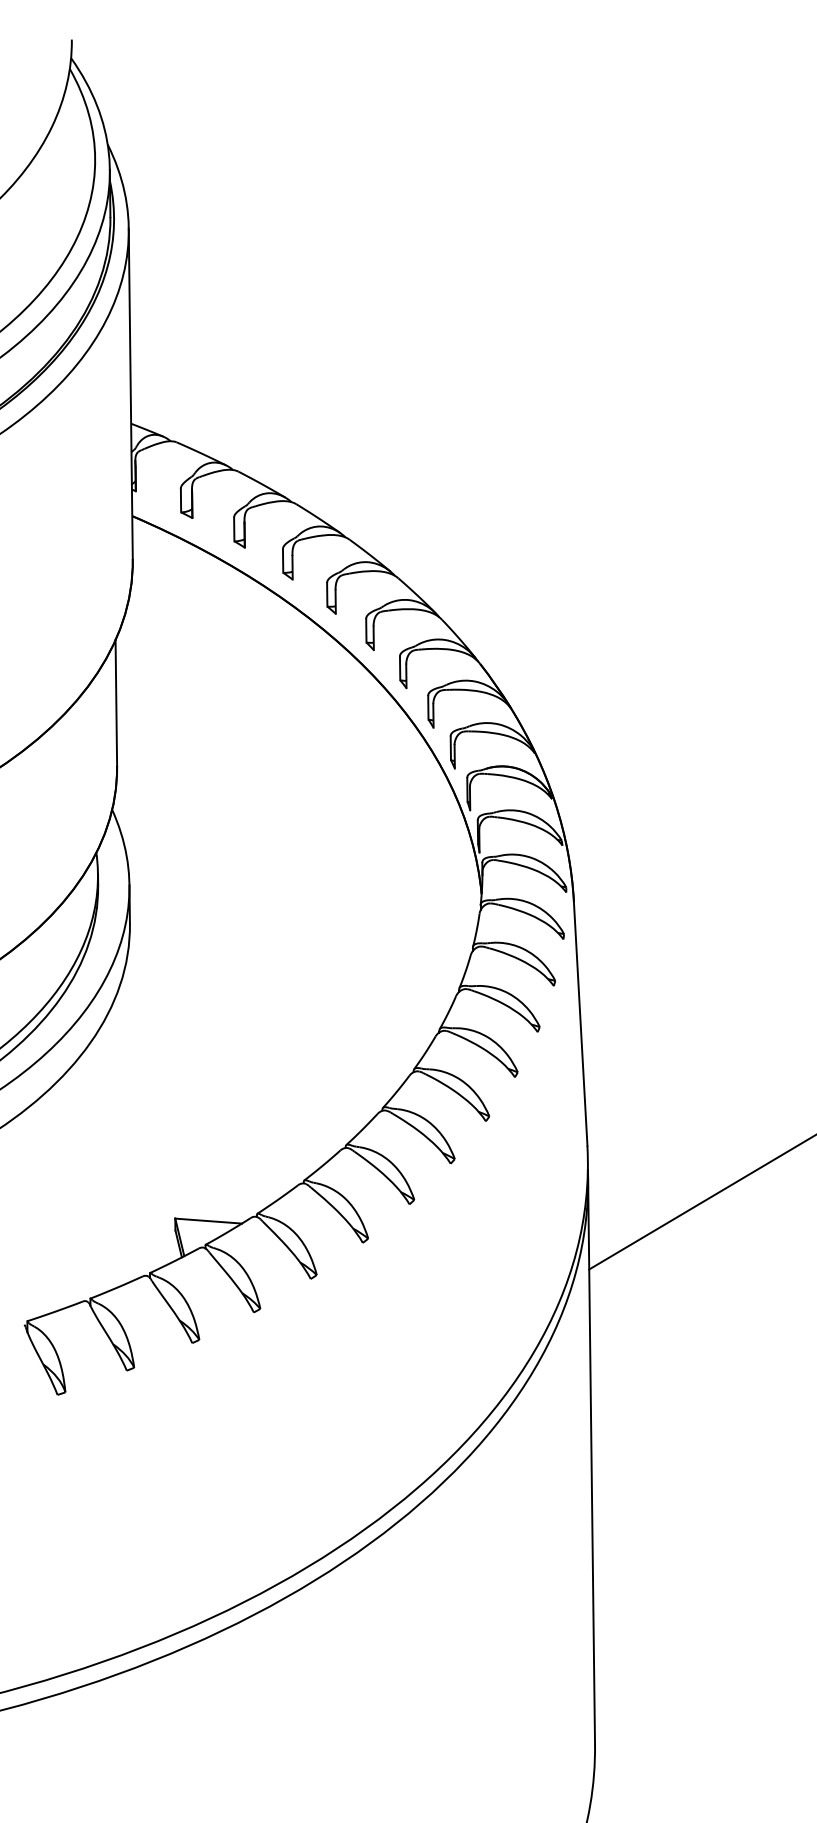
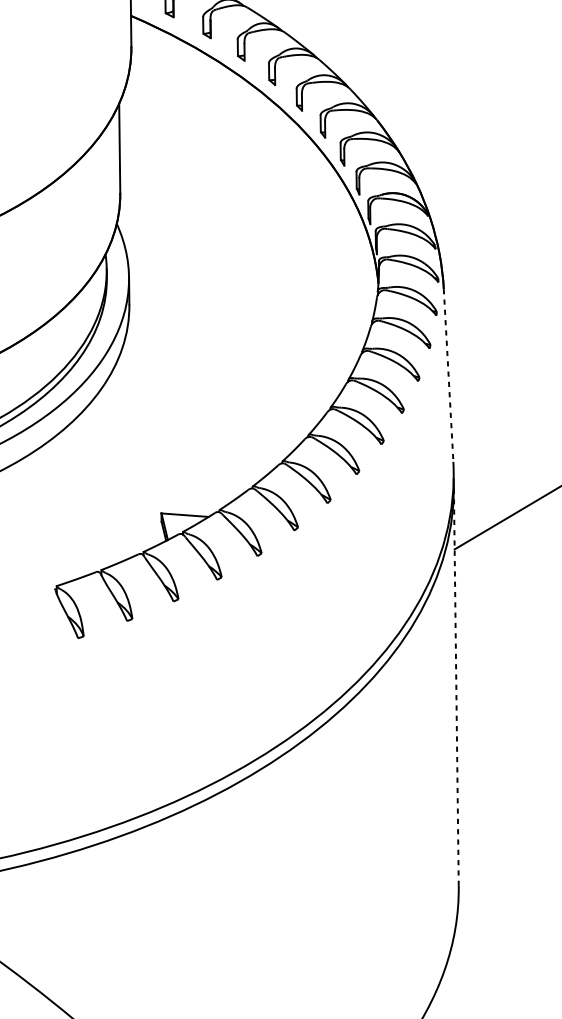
line: (580, 1024) -> (448, 375), solid -> dashed
line: (591, 1460) -> (456, 684), solid -> dashed

